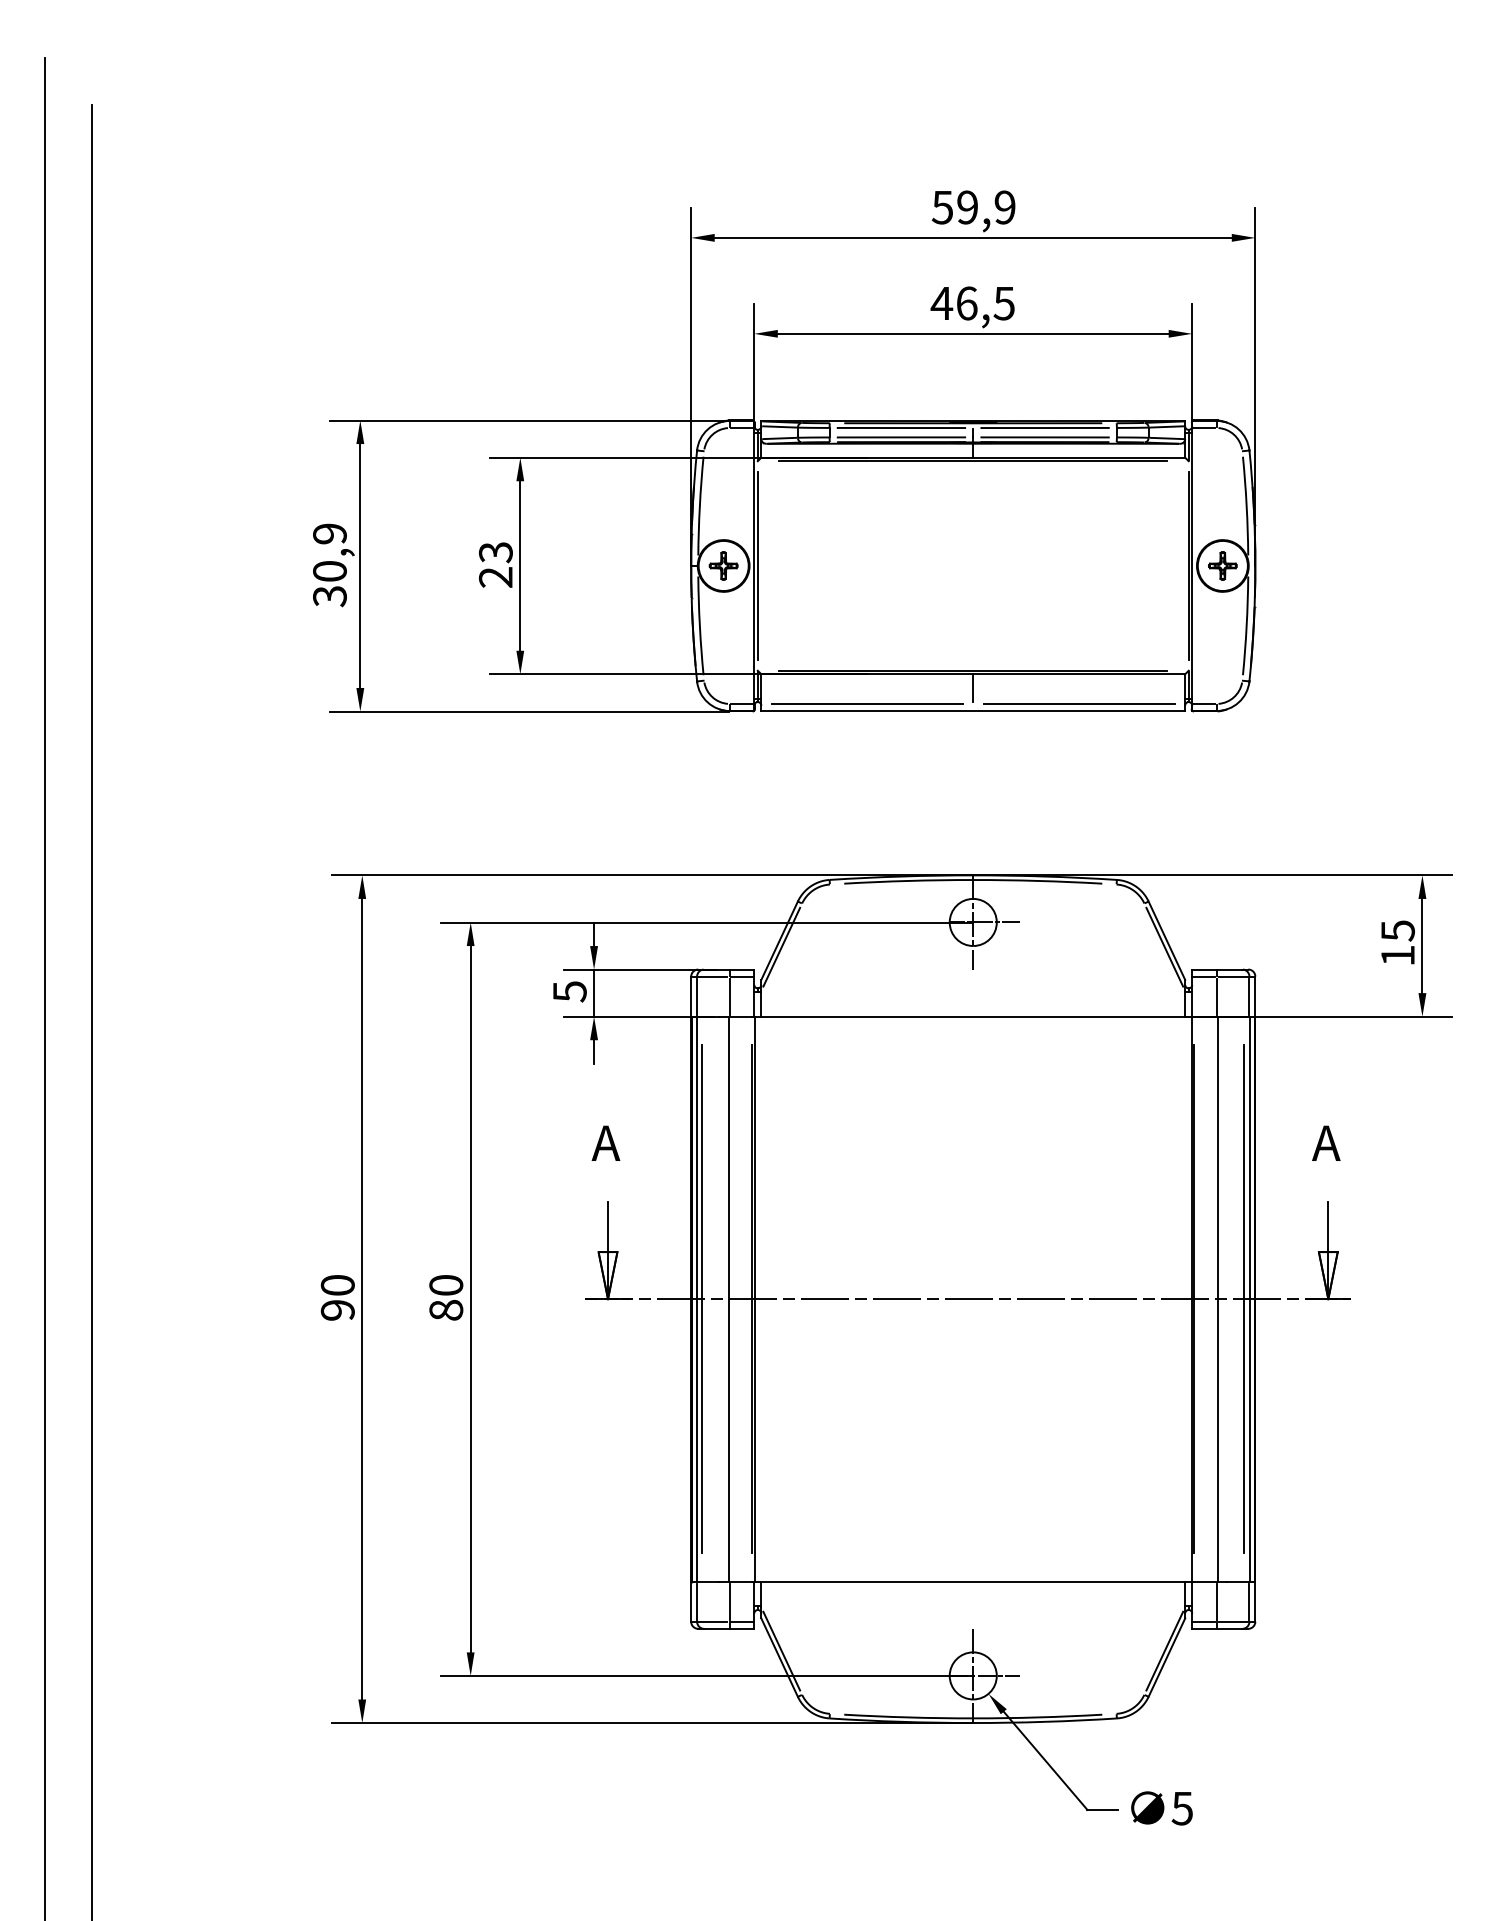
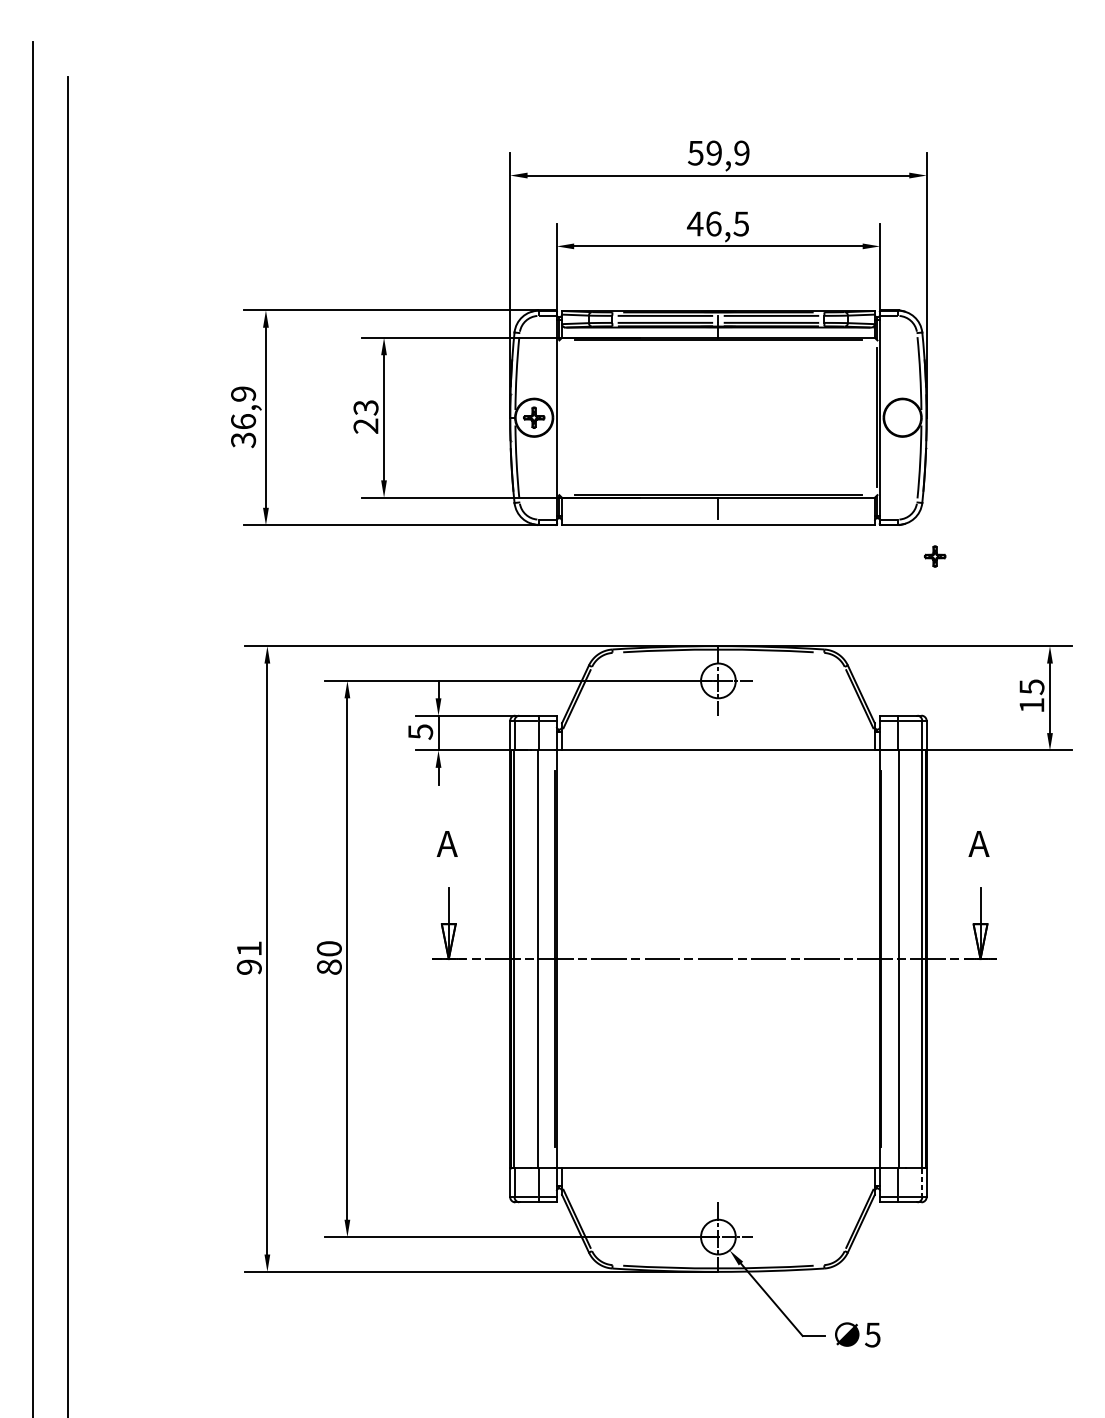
line: (757, 565) -> (559, 417), removed
part: (1222, 565) -> (934, 556), moved
text: (329, 570) -> (243, 421), 30,9 -> 36,9
line: (866, 703) -> (639, 519), removed
line: (1078, 703) -> (796, 519), removed
text: (337, 1285) -> (249, 948), 90 -> 91
line: (702, 1298) -> (518, 958), removed
line: (1244, 1298) -> (918, 958), removed
line: (1249, 1602) -> (922, 1182), solid -> dashed

